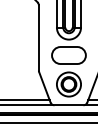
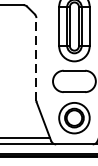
line: (38, 38) -> (35, 59), solid -> dashed

